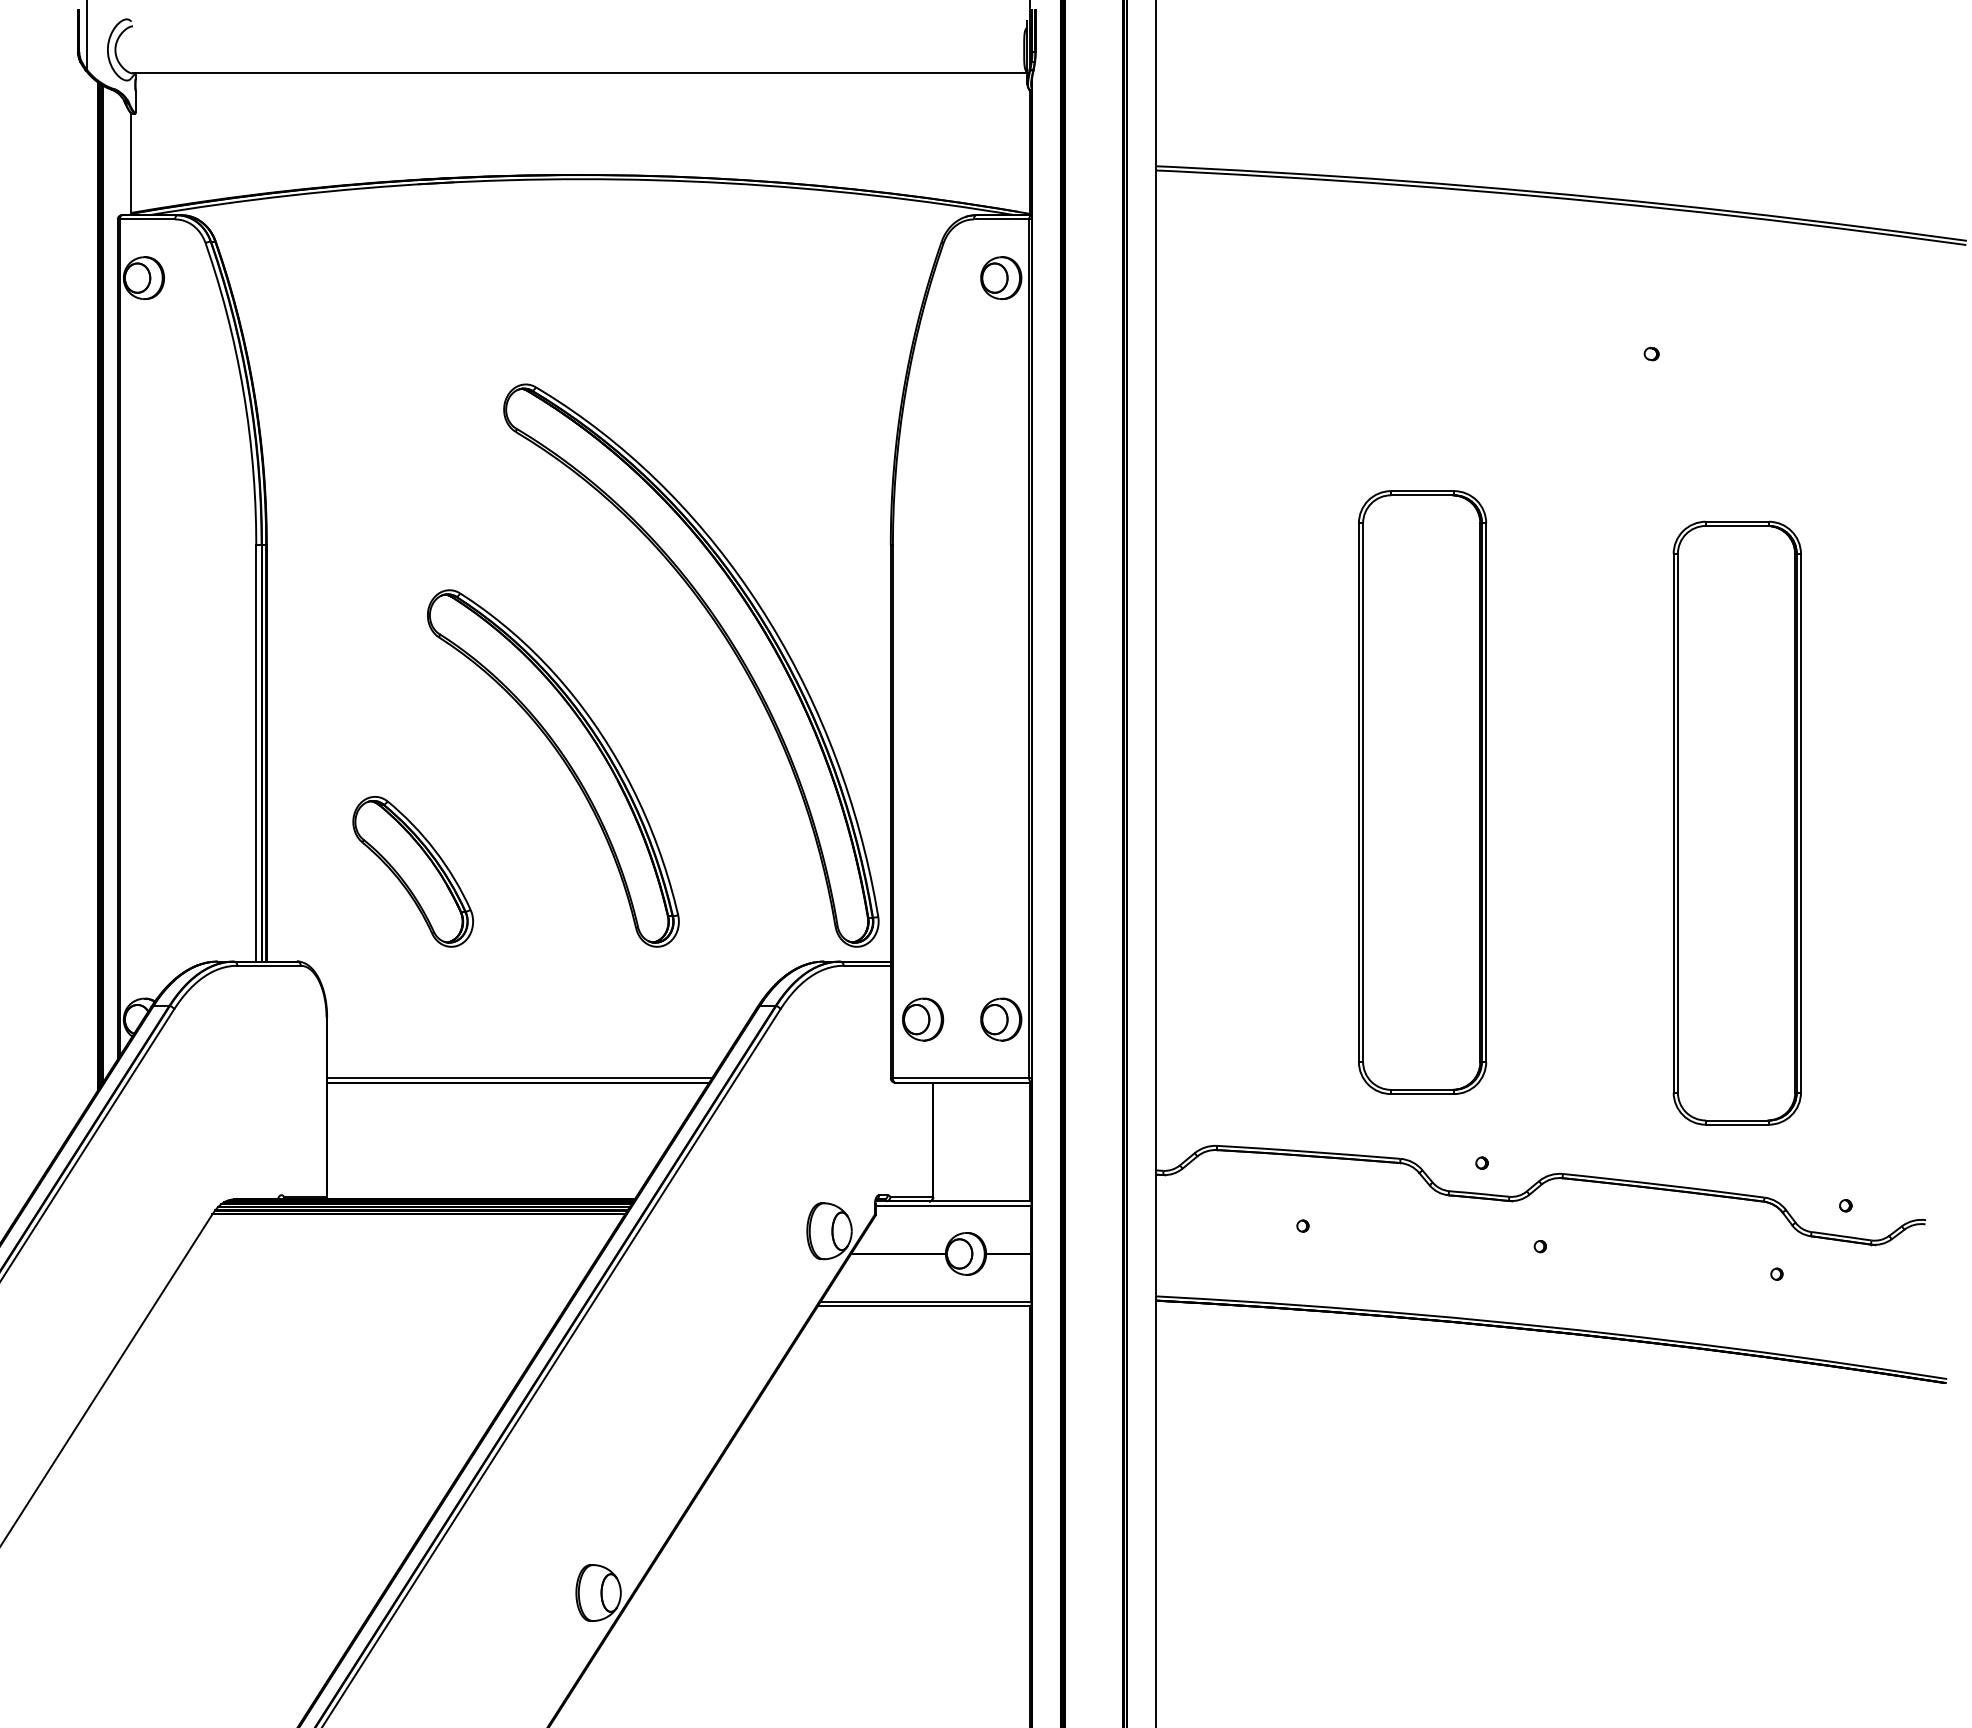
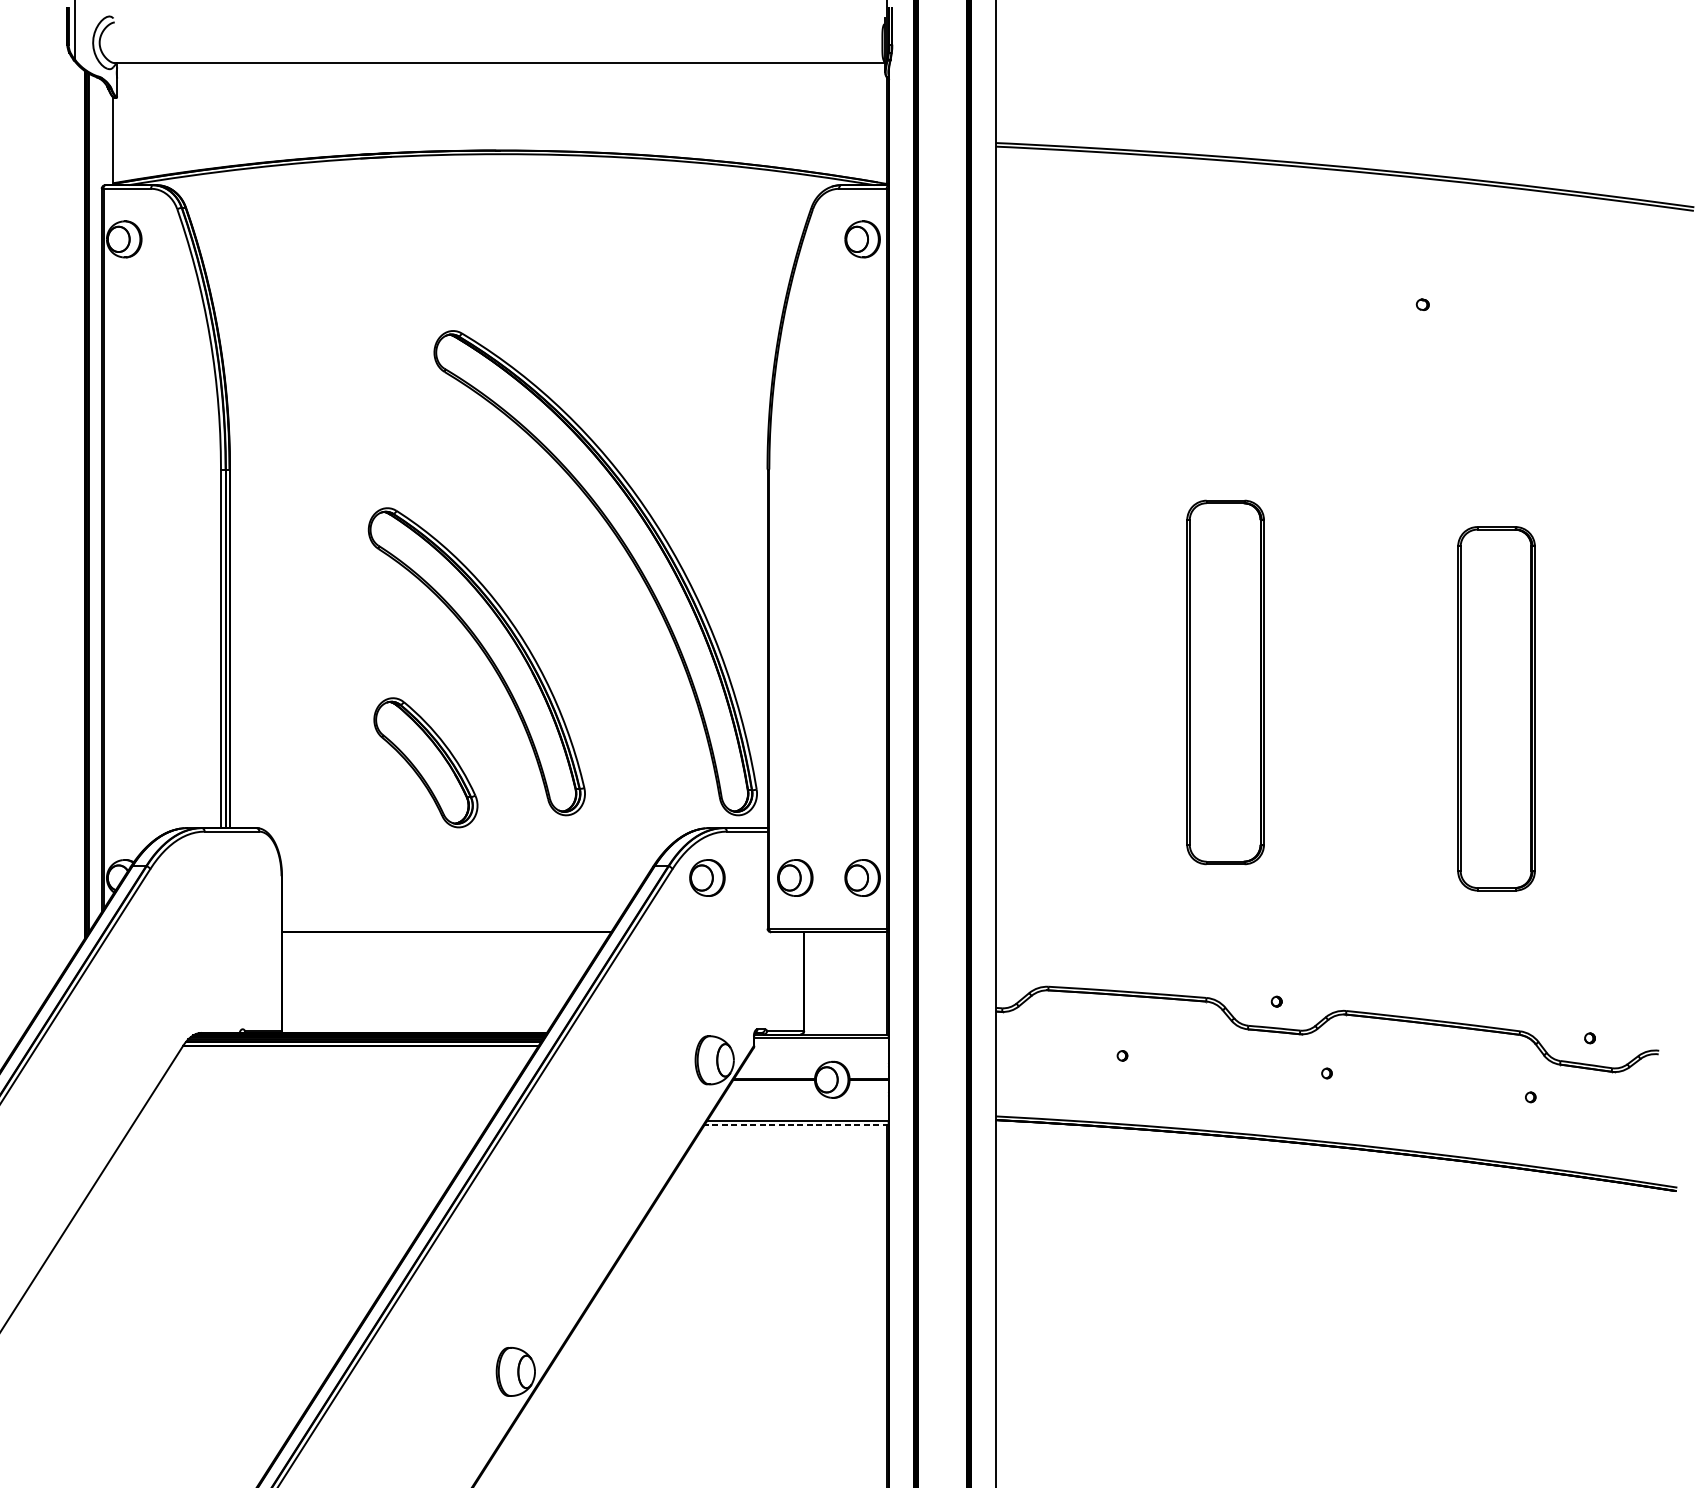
part: (1422, 792) -> (1225, 682), size x0.7
part: (1736, 822) -> (1495, 708), size x0.7
part: (412, 871) -> (425, 762), moved
part: (821, 1019) -> (707, 877), added
line: (519, 1078) -> (447, 928), removed
line: (924, 1306) -> (796, 1125), solid -> dashed

